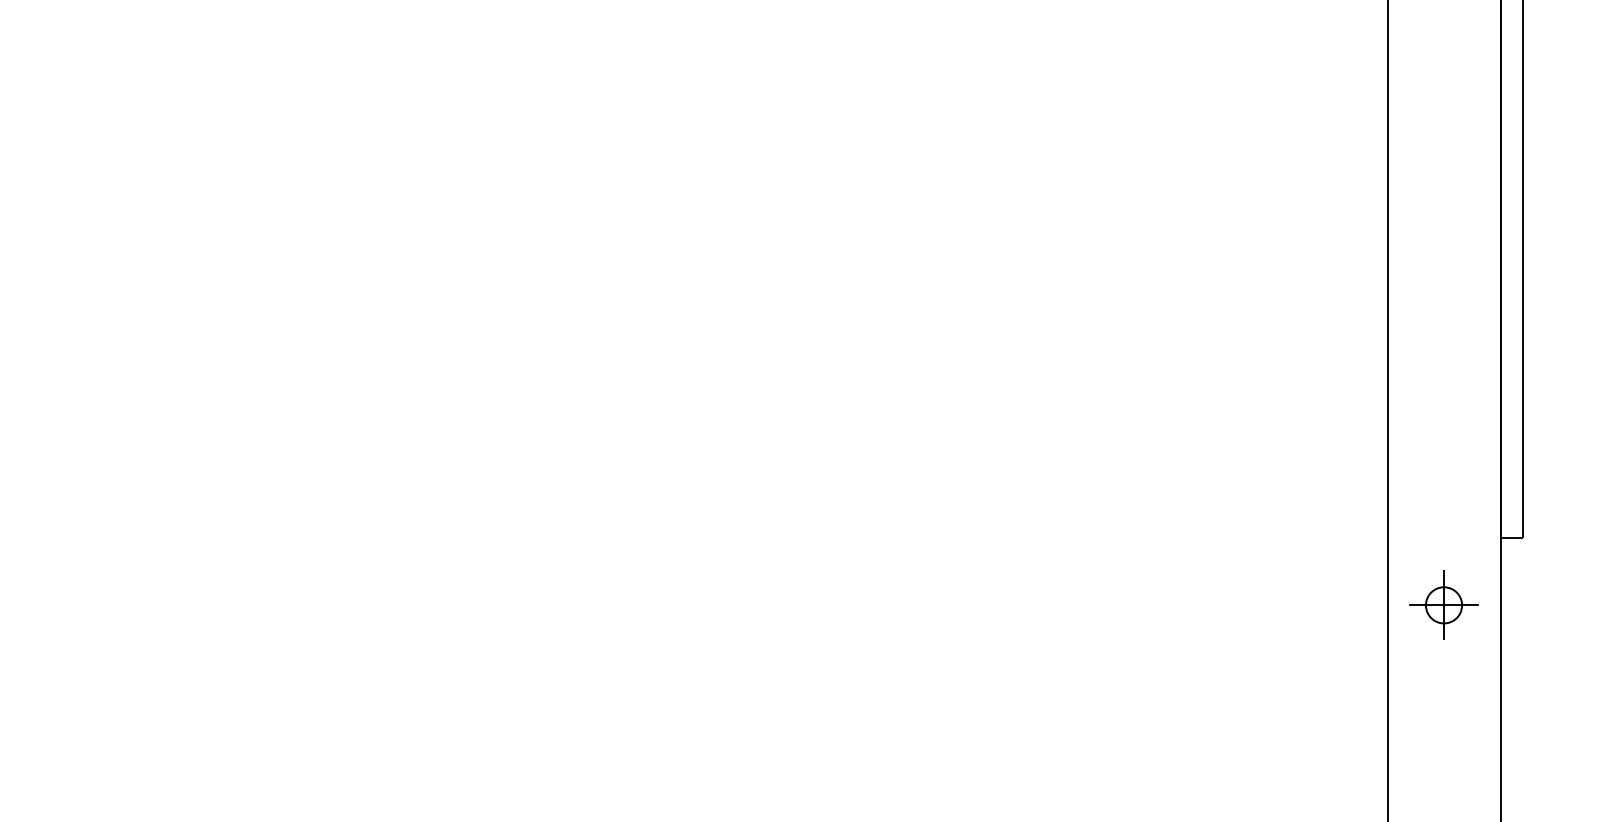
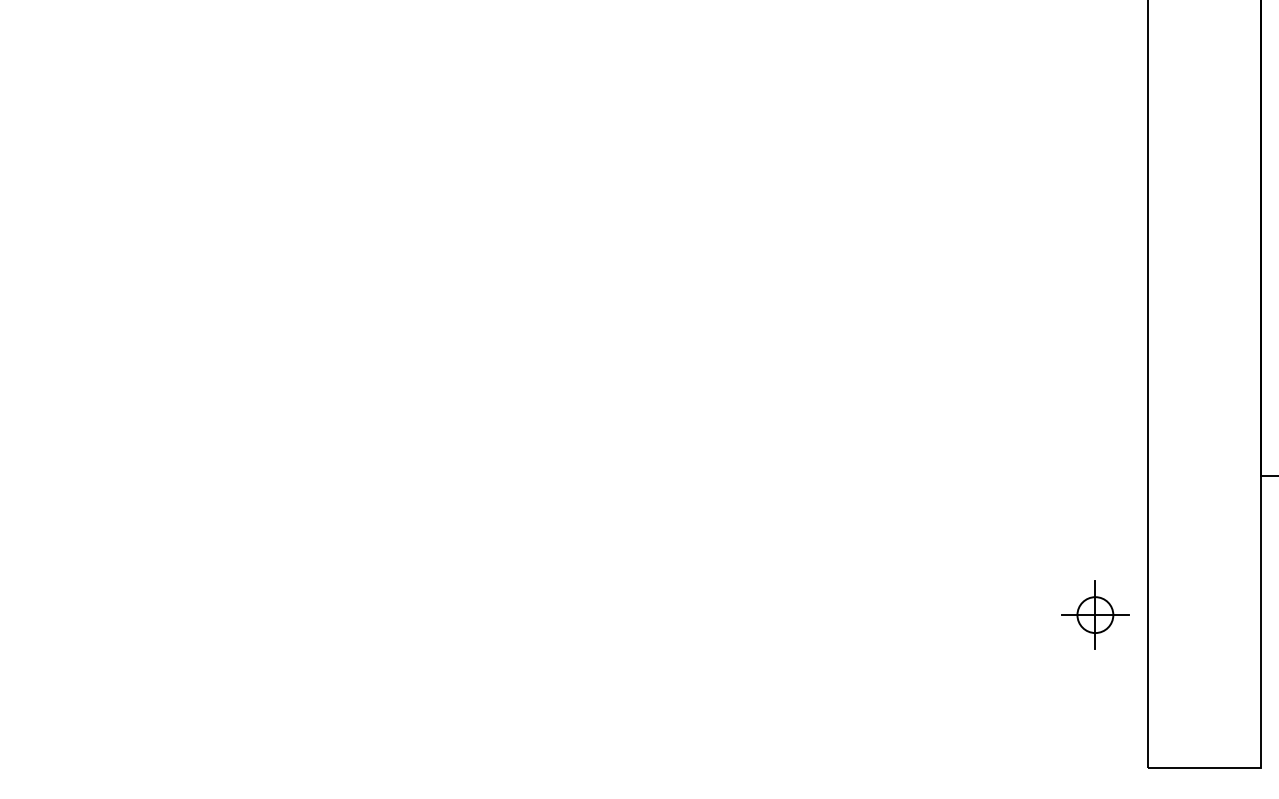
part: (1443, 604) -> (1094, 614), moved

